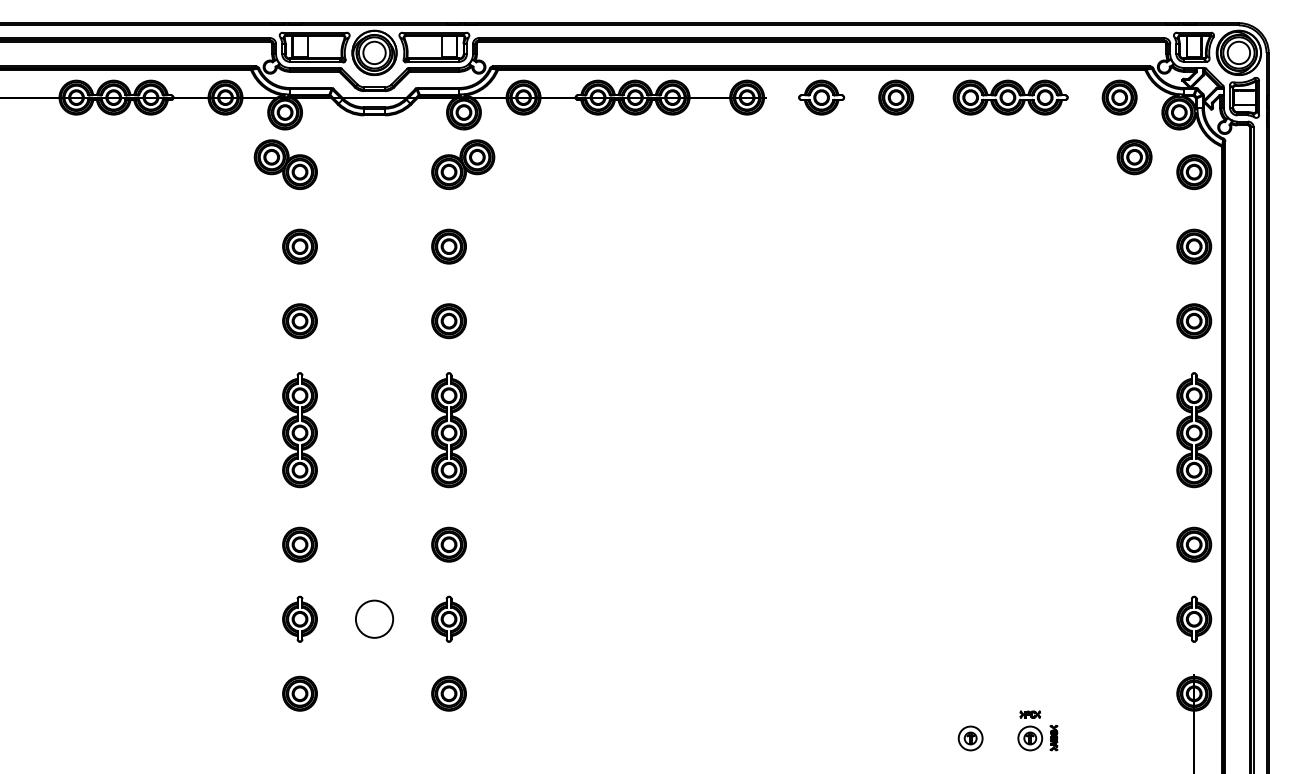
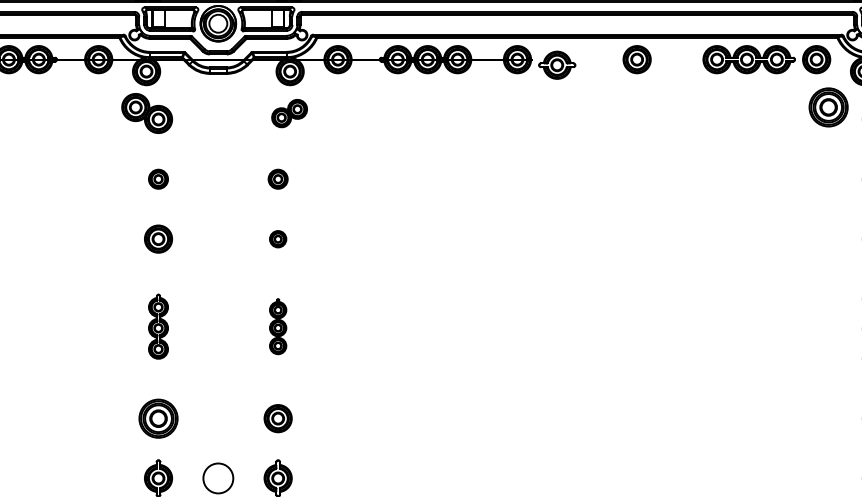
part: (821, 97) -> (557, 65), moved
part: (1010, 97) -> (749, 59), moved
part: (1134, 157) -> (828, 107), size x1.4
part: (463, 164) -> (289, 113), size x0.7
part: (299, 246) -> (158, 179), size x0.7
part: (448, 246) -> (277, 179), size x0.7
part: (448, 321) -> (277, 239), size x0.6
part: (299, 430) -> (158, 326), size x0.7
part: (448, 430) -> (277, 326), size x0.6
part: (299, 544) -> (158, 418), size x1.4

